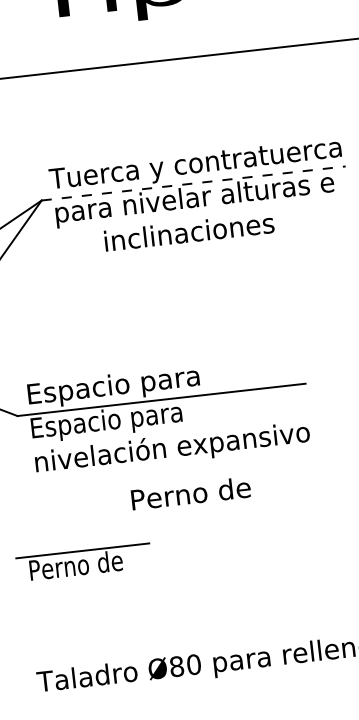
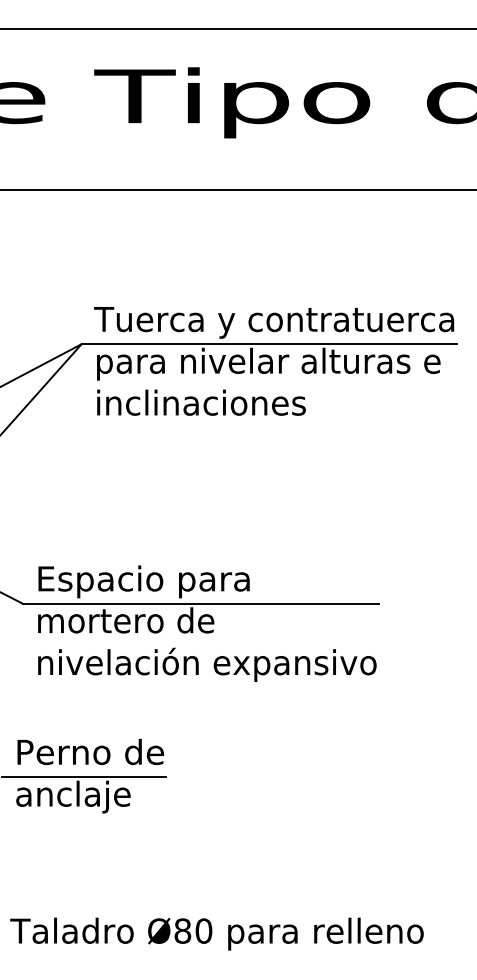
line: (193, 183) -> (269, 344), dashed -> solid
text: (189, 231) -> (201, 402), moved
text: (106, 422) -> (130, 623), Espacio para -> mortero de
text: (190, 493) -> (90, 751), moved
text: (76, 567) -> (73, 796), Perno de -> anclaje

